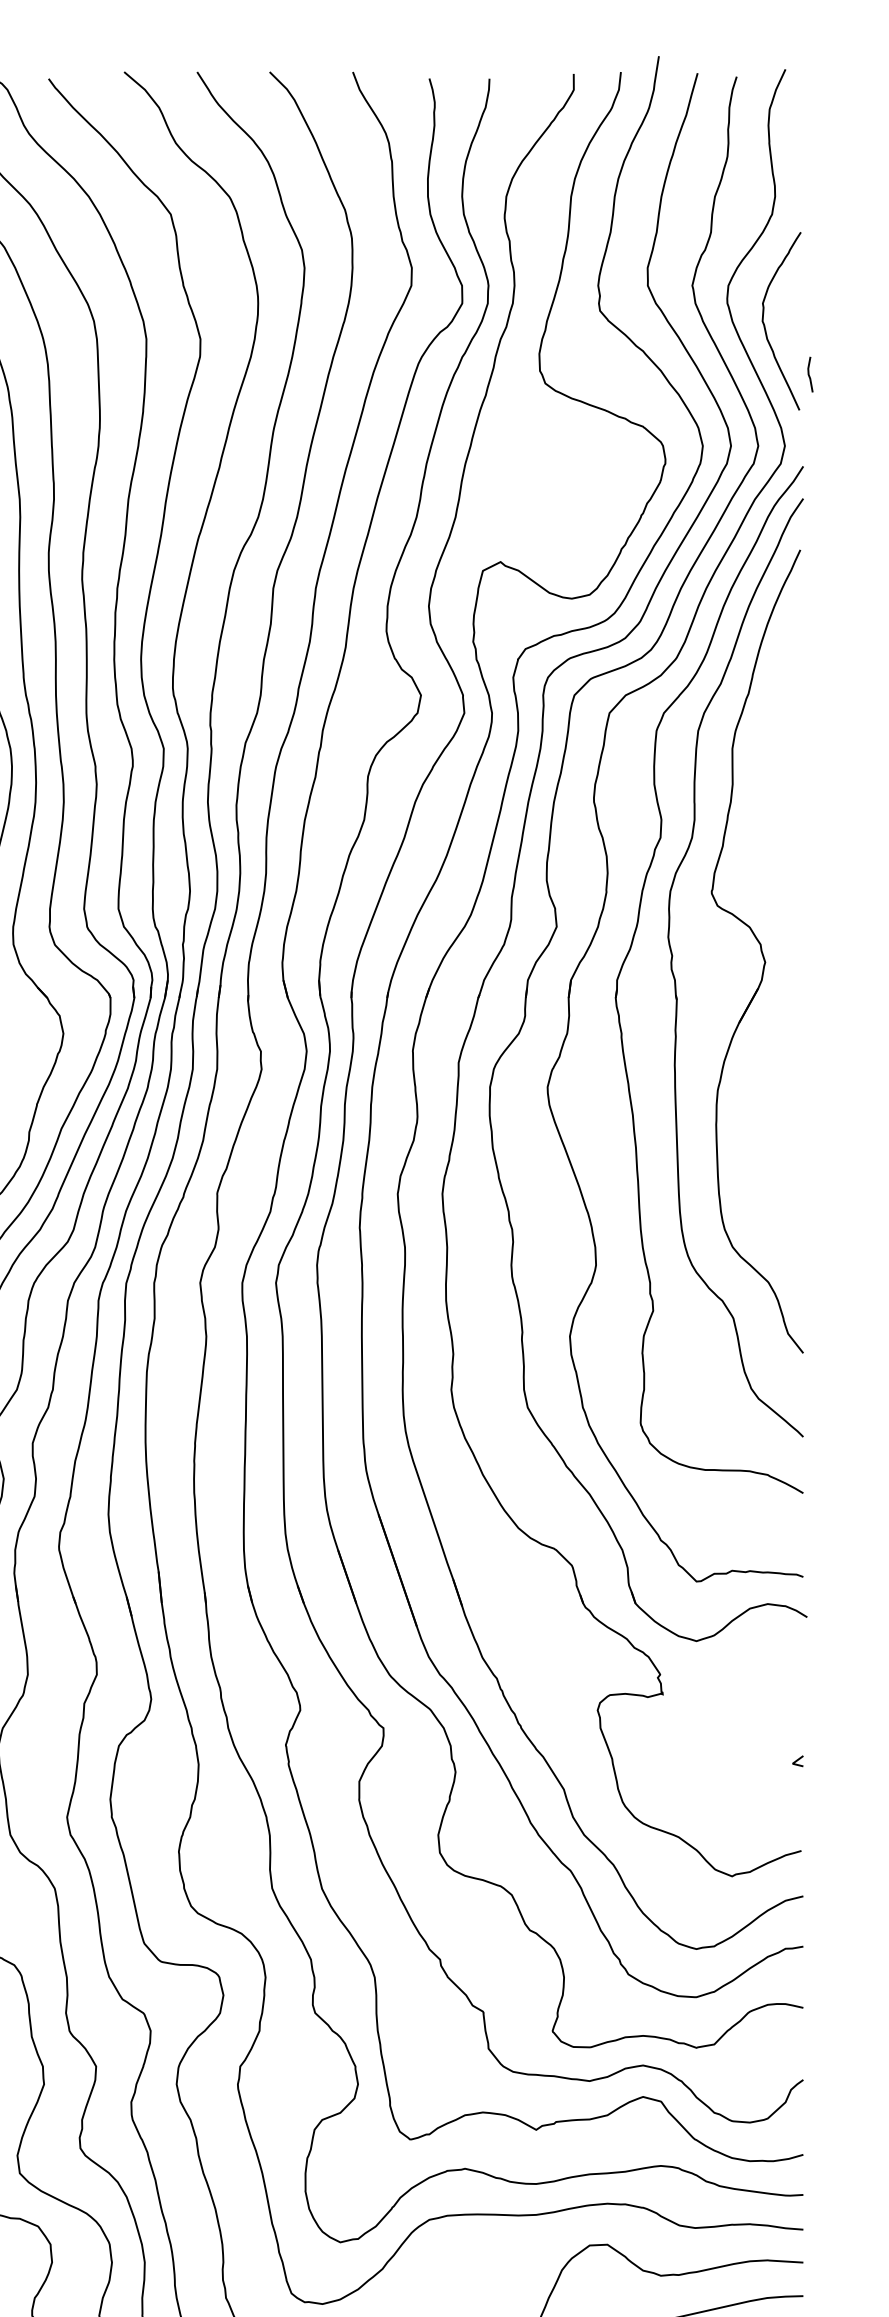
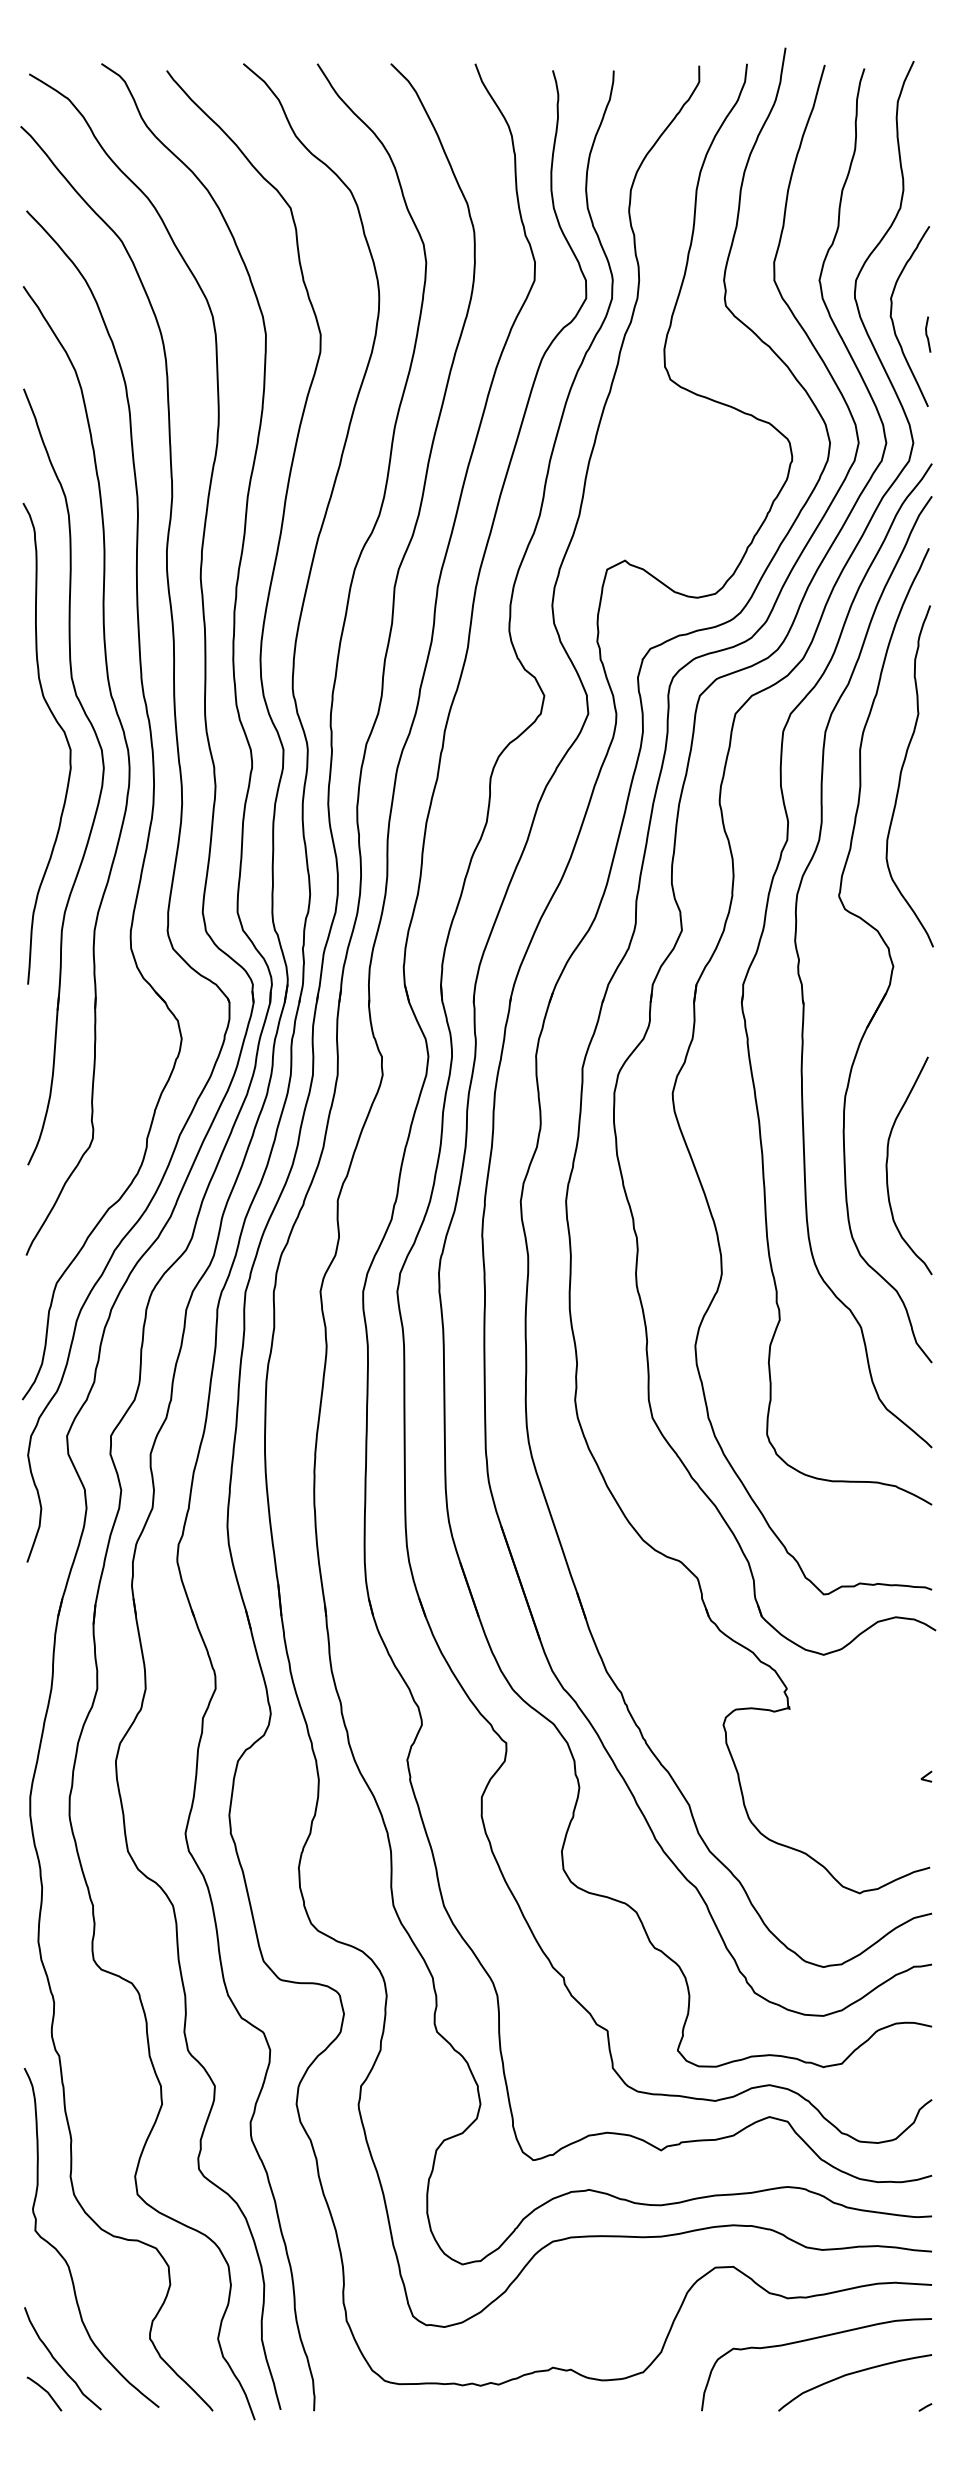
line: (809, 374) -> (927, 334), moved
curve: (773, 774) -> (901, 776), added
curve: (759, 1158) -> (887, 1165), added

